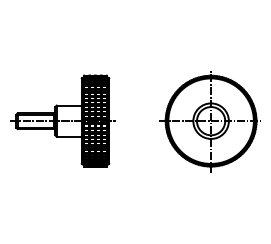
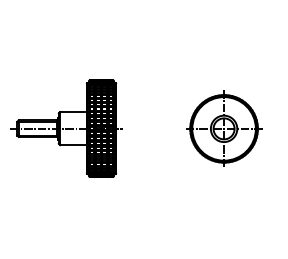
part: (210, 122) -> (223, 129), size x0.7

